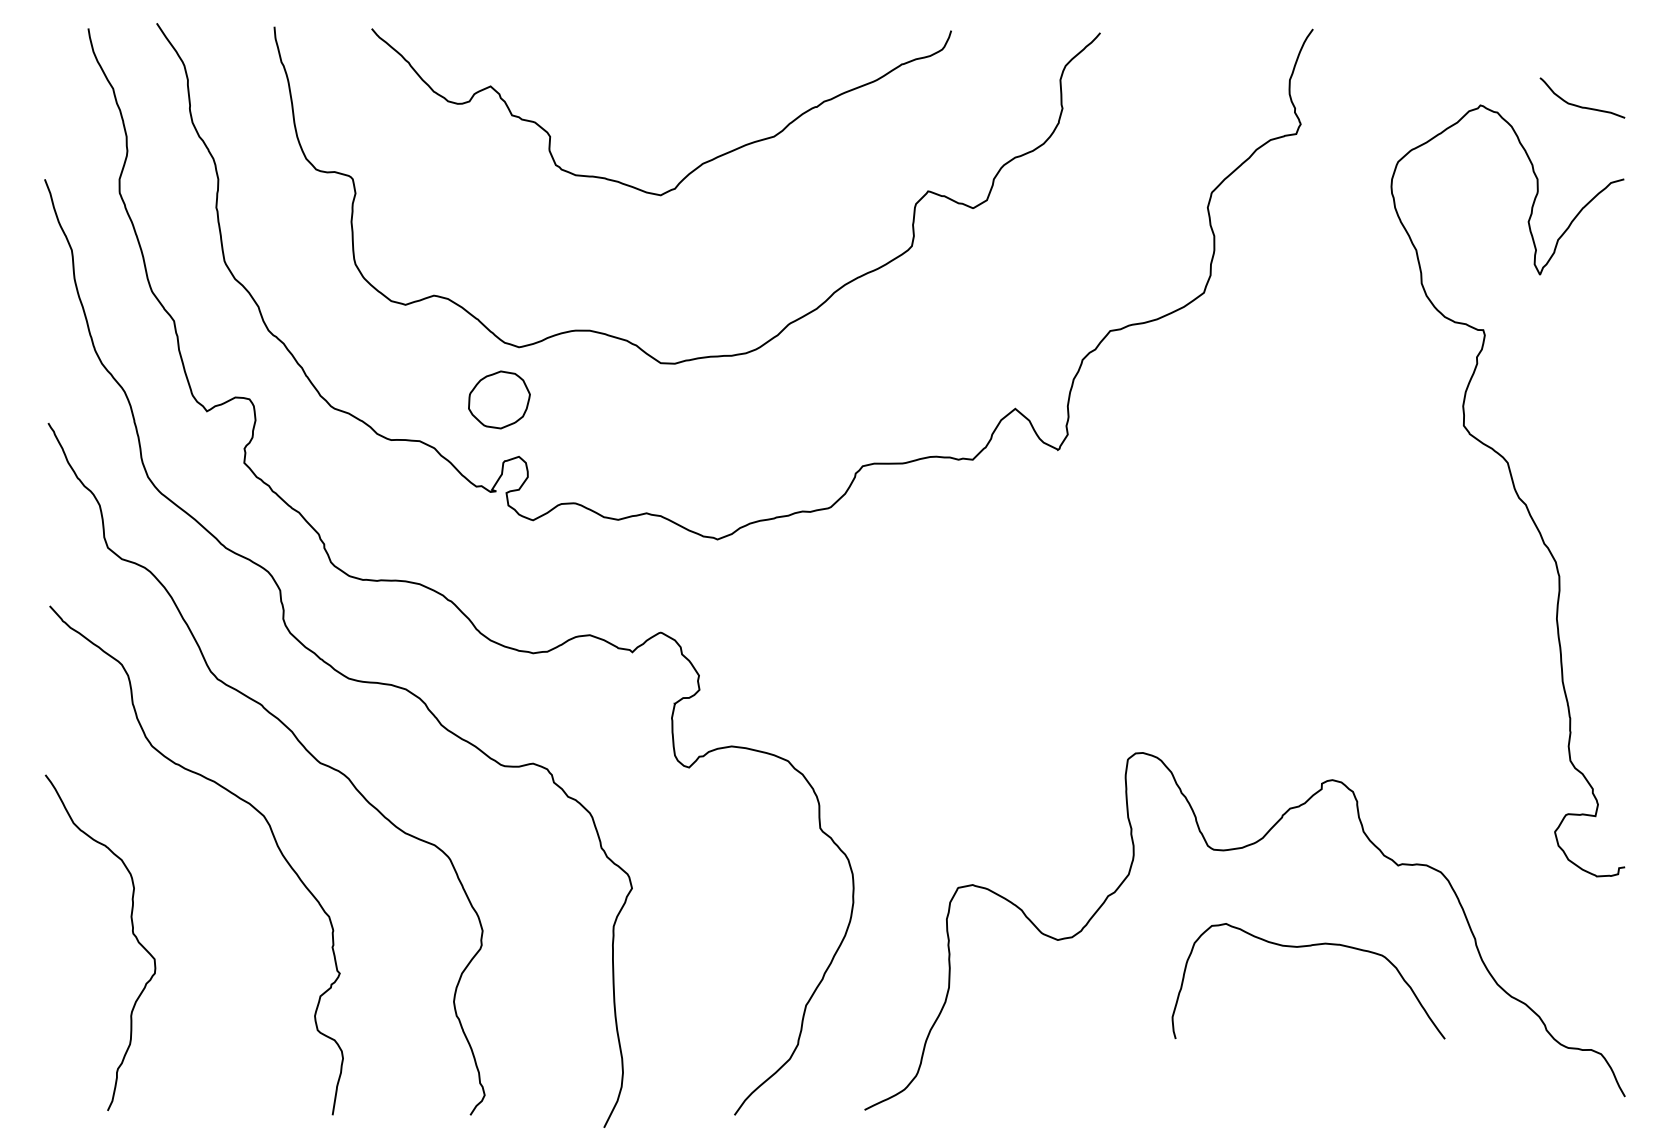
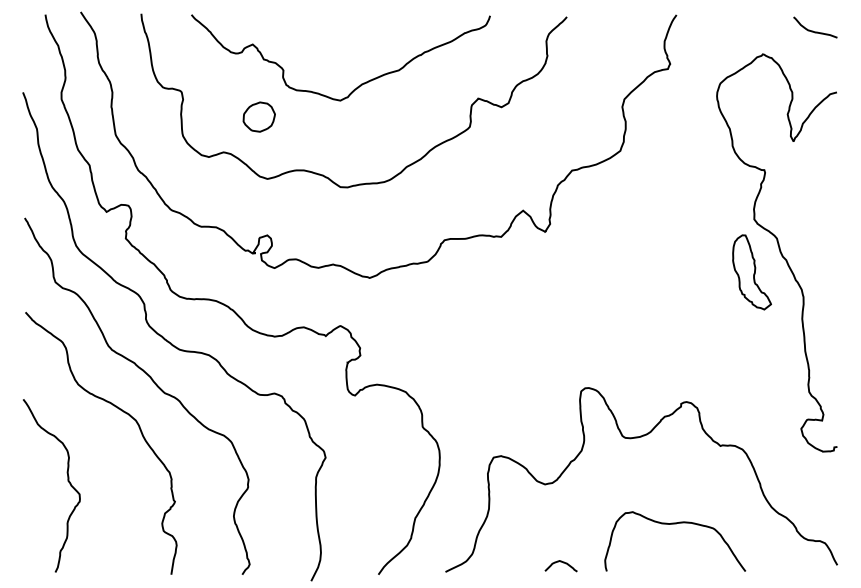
curve: (1578, 103) -> (813, 30), moved
part: (497, 398) -> (258, 116), moved
part: (1458, 528) -> (751, 272), added
curve: (1308, 947) -> (675, 524), moved
curve: (1087, 1091) -> (560, 562), added

